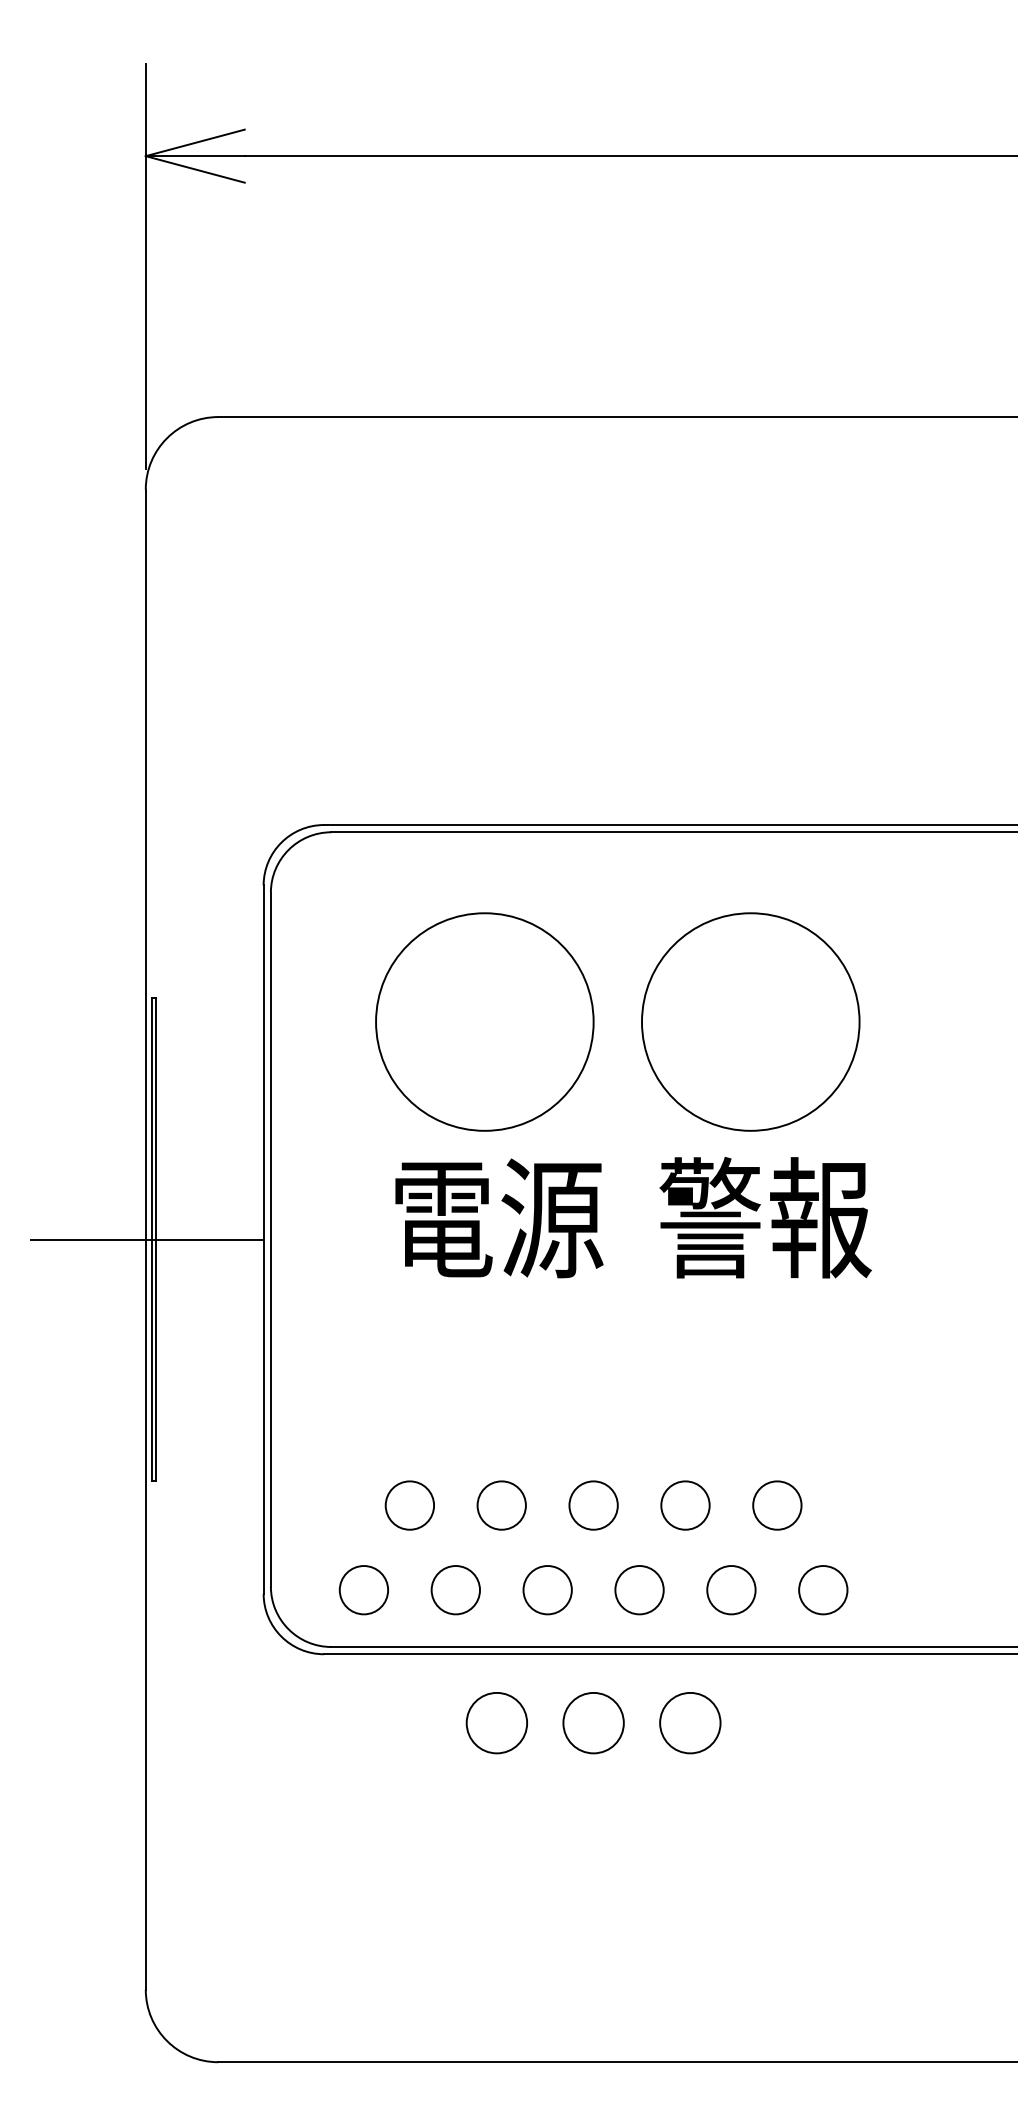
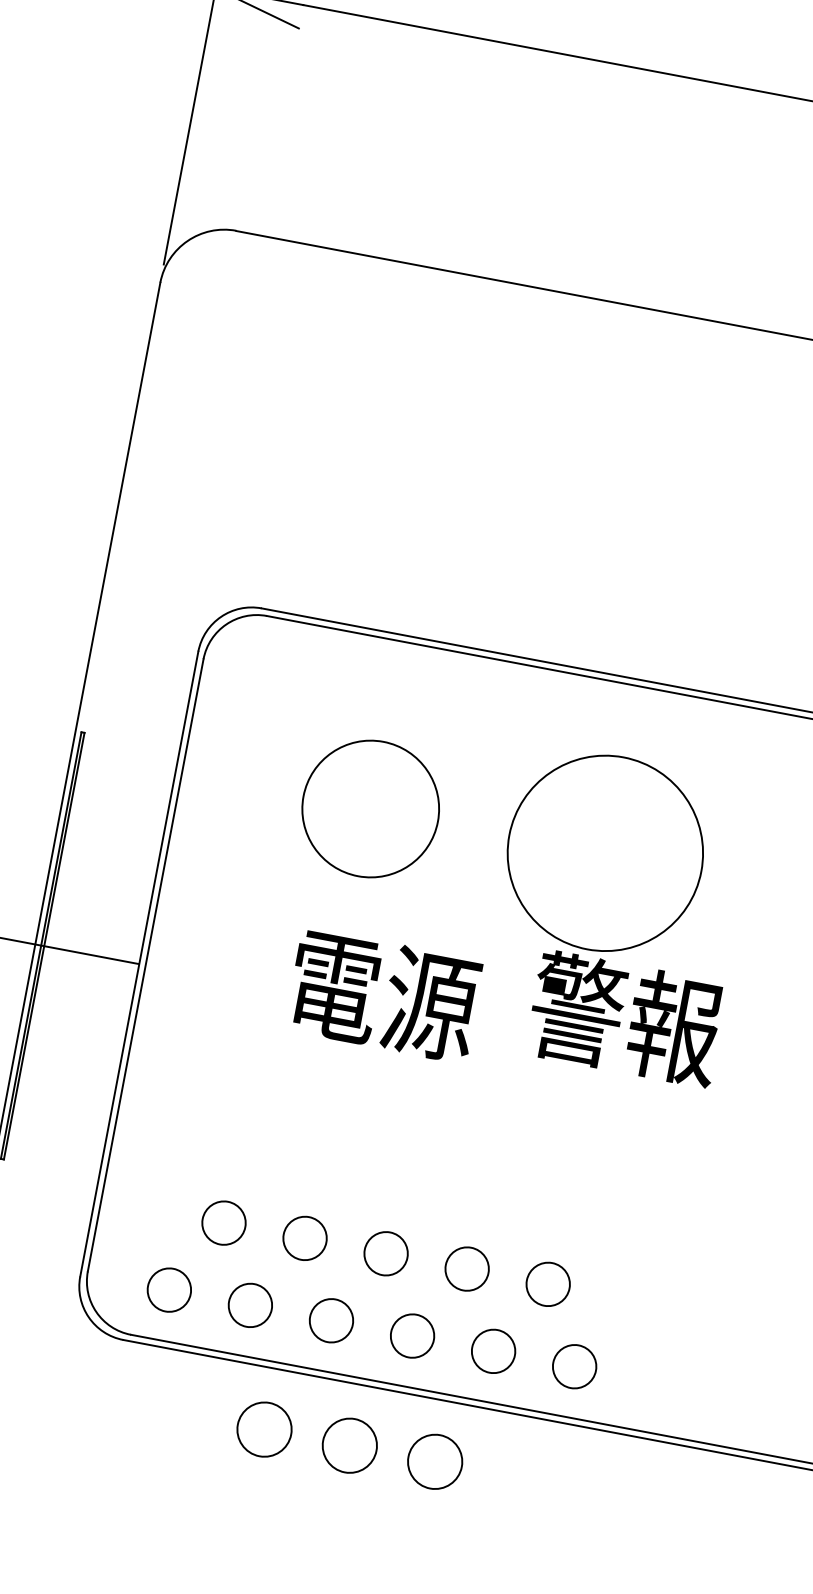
circle: (484, 1021) -> (370, 808), size x0.7
text: (765, 1217) -> (626, 1018), moved
text: (499, 1218) -> (384, 995), moved

